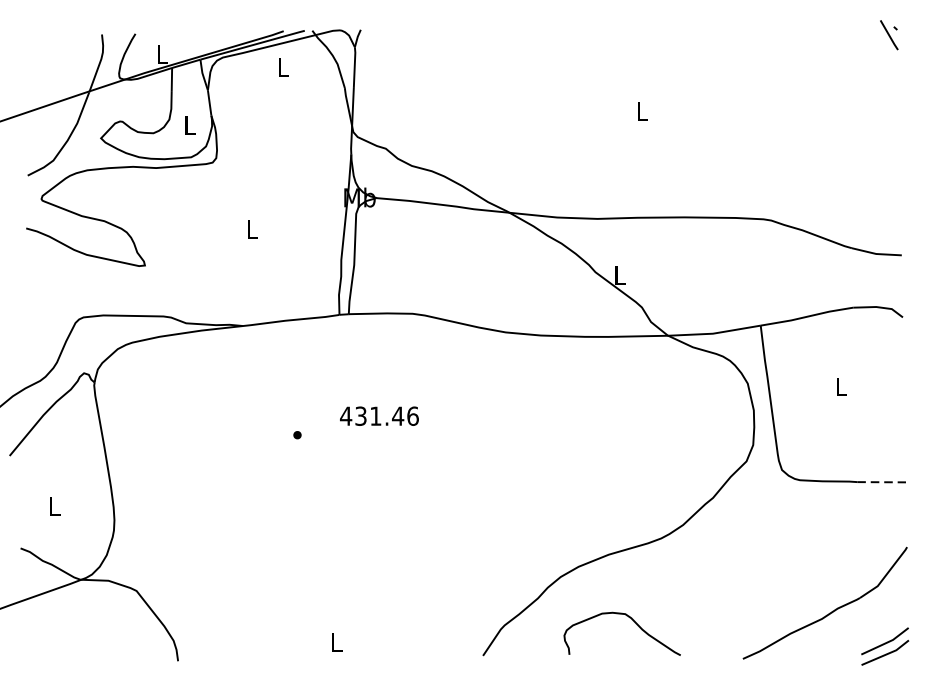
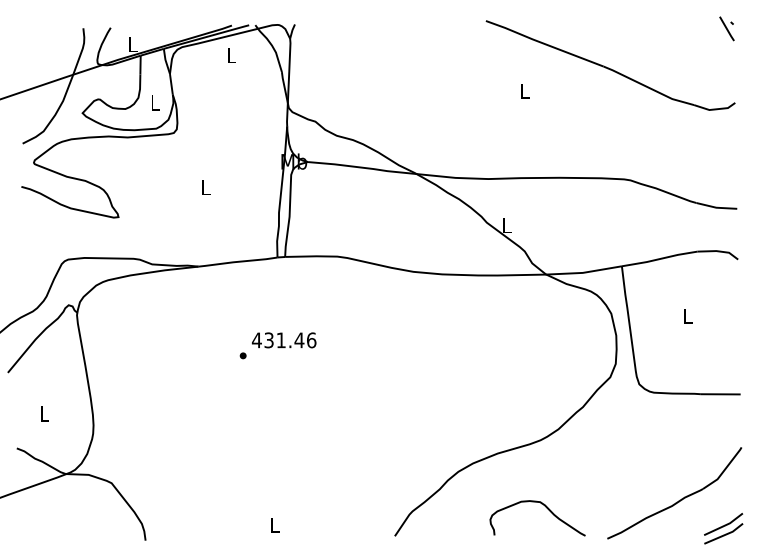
part: (746, 80) -> (610, 65), added
text: (378, 416) -> (283, 340), moved
line: (881, 482) -> (720, 394), dashed -> solid
curve: (633, 621) -> (546, 508), moved

